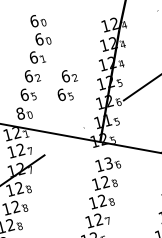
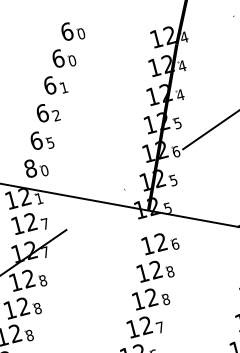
part: (38, 21) -> (73, 32), moved
part: (67, 85) -> (100, 126), removed
text: (107, 120) -> (159, 178), 11 -> 12
text: (108, 163) -> (160, 242), 13 -> 12

